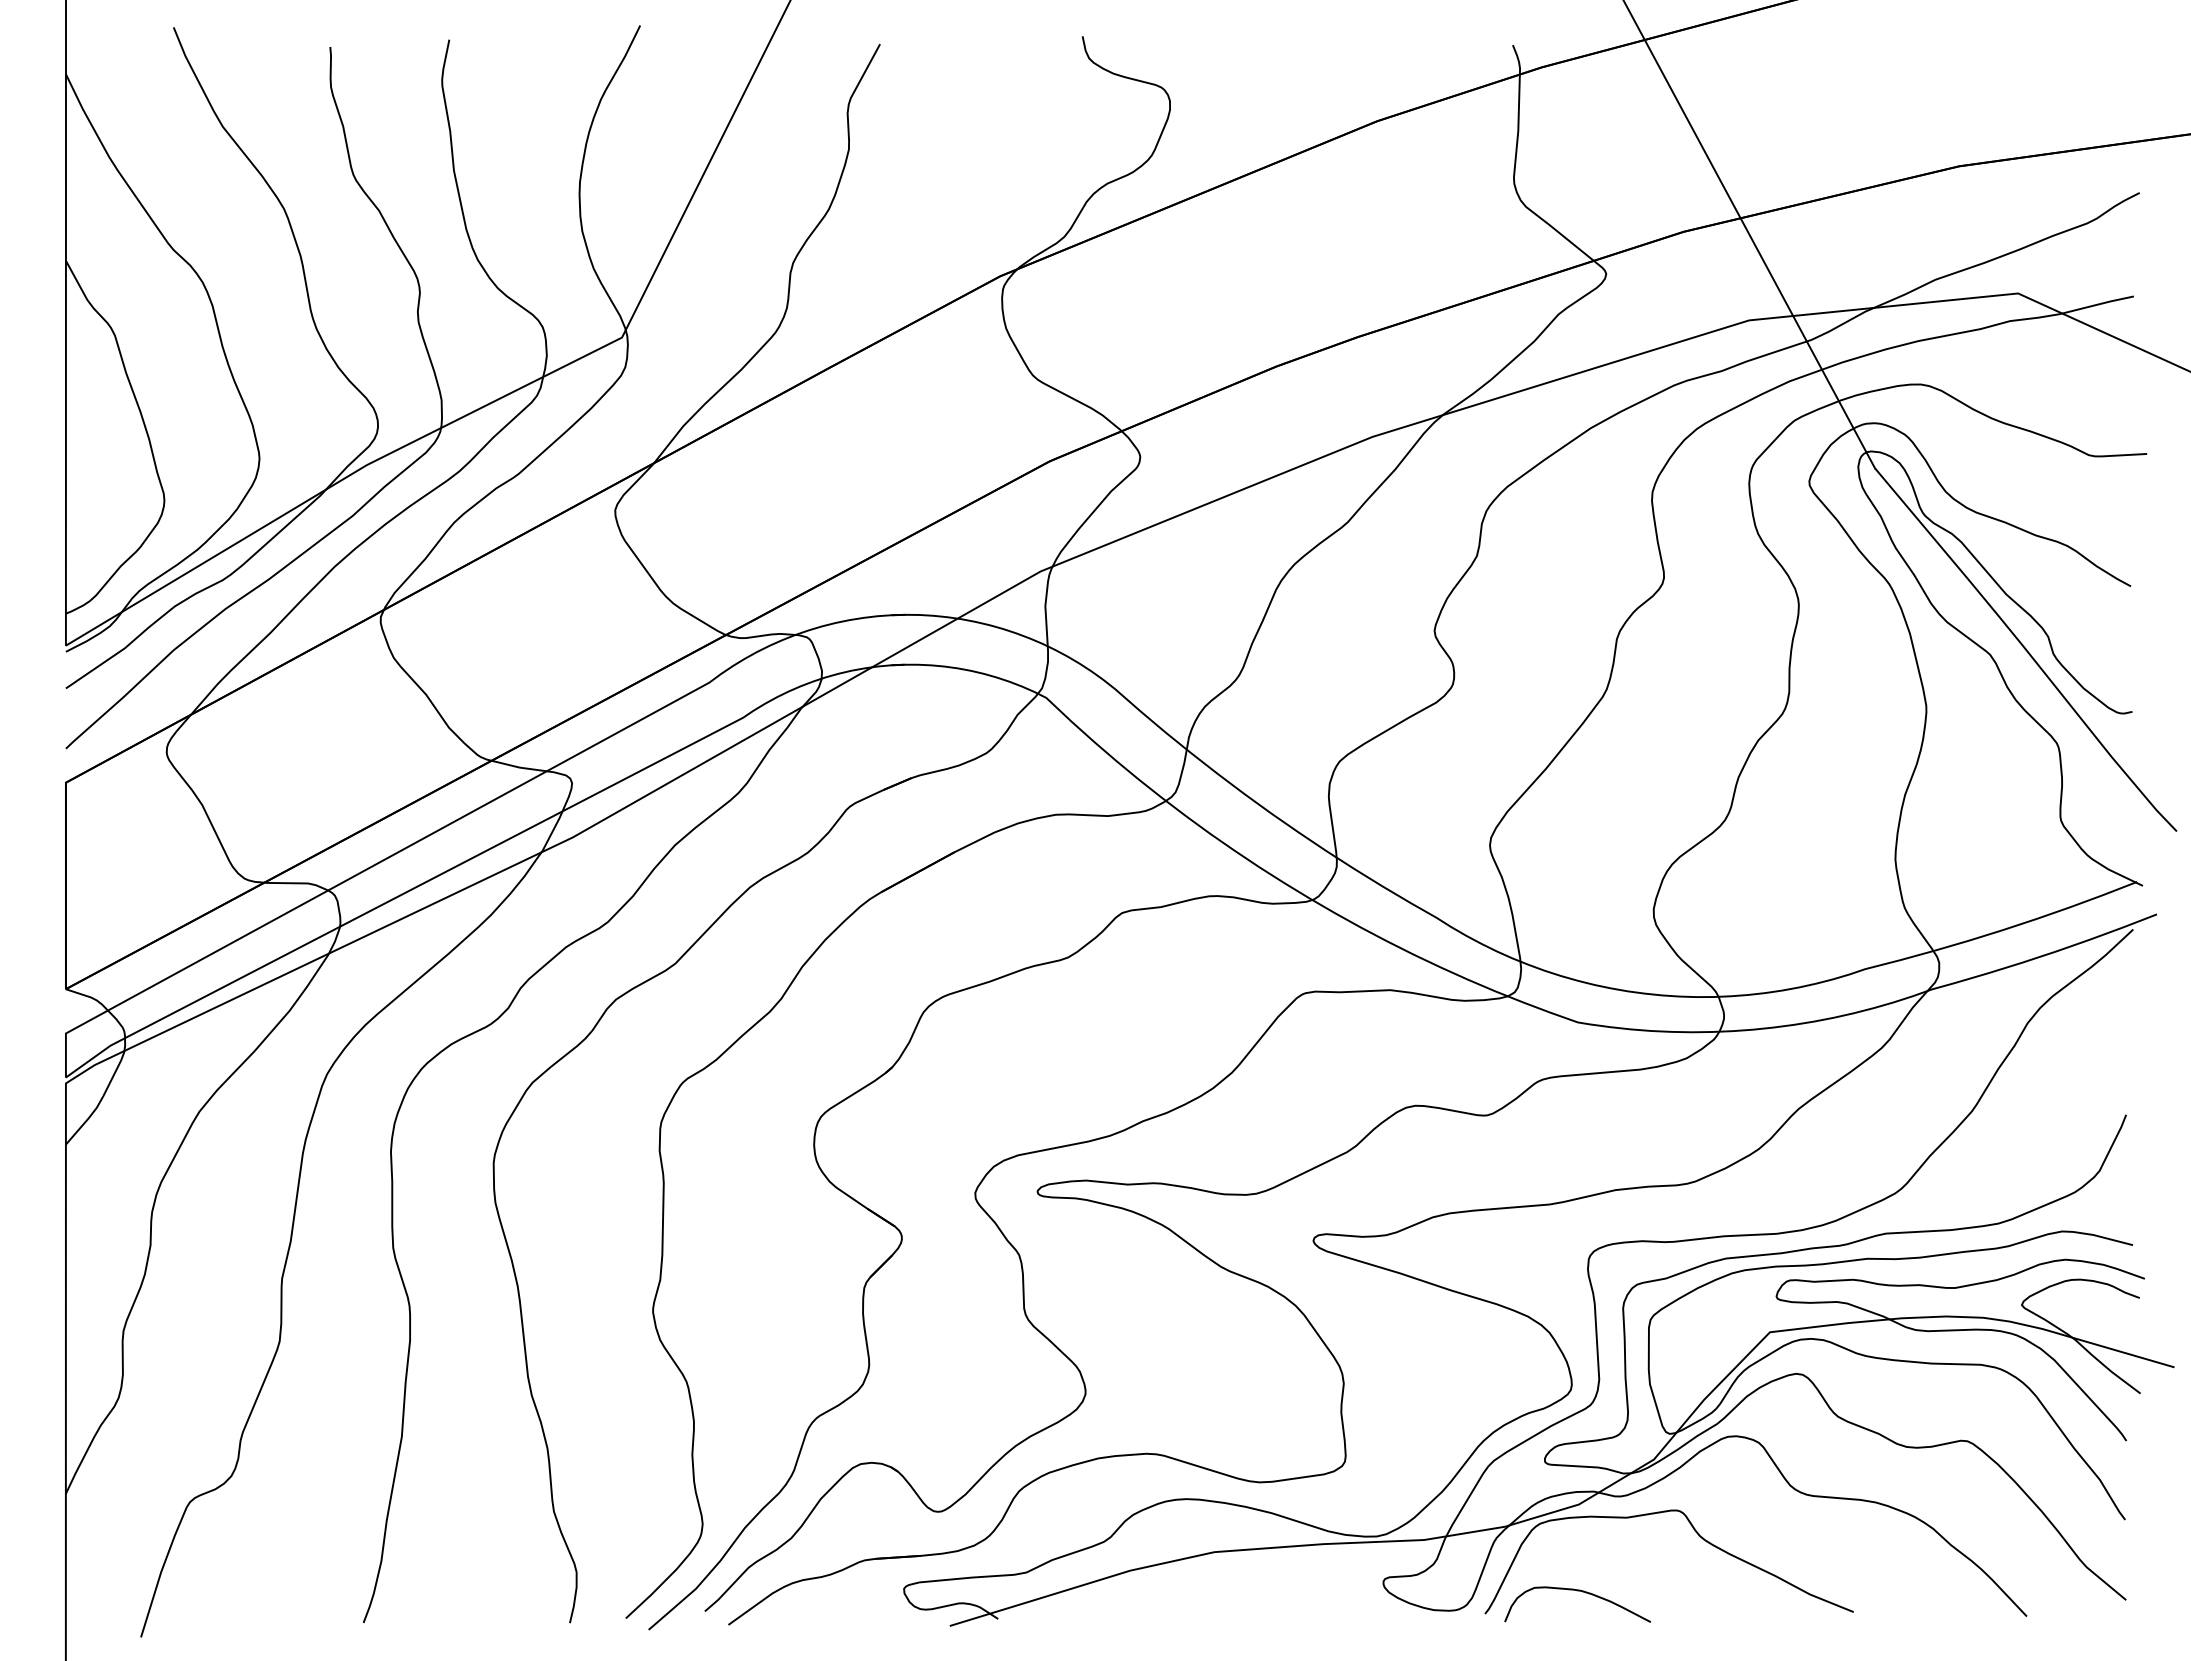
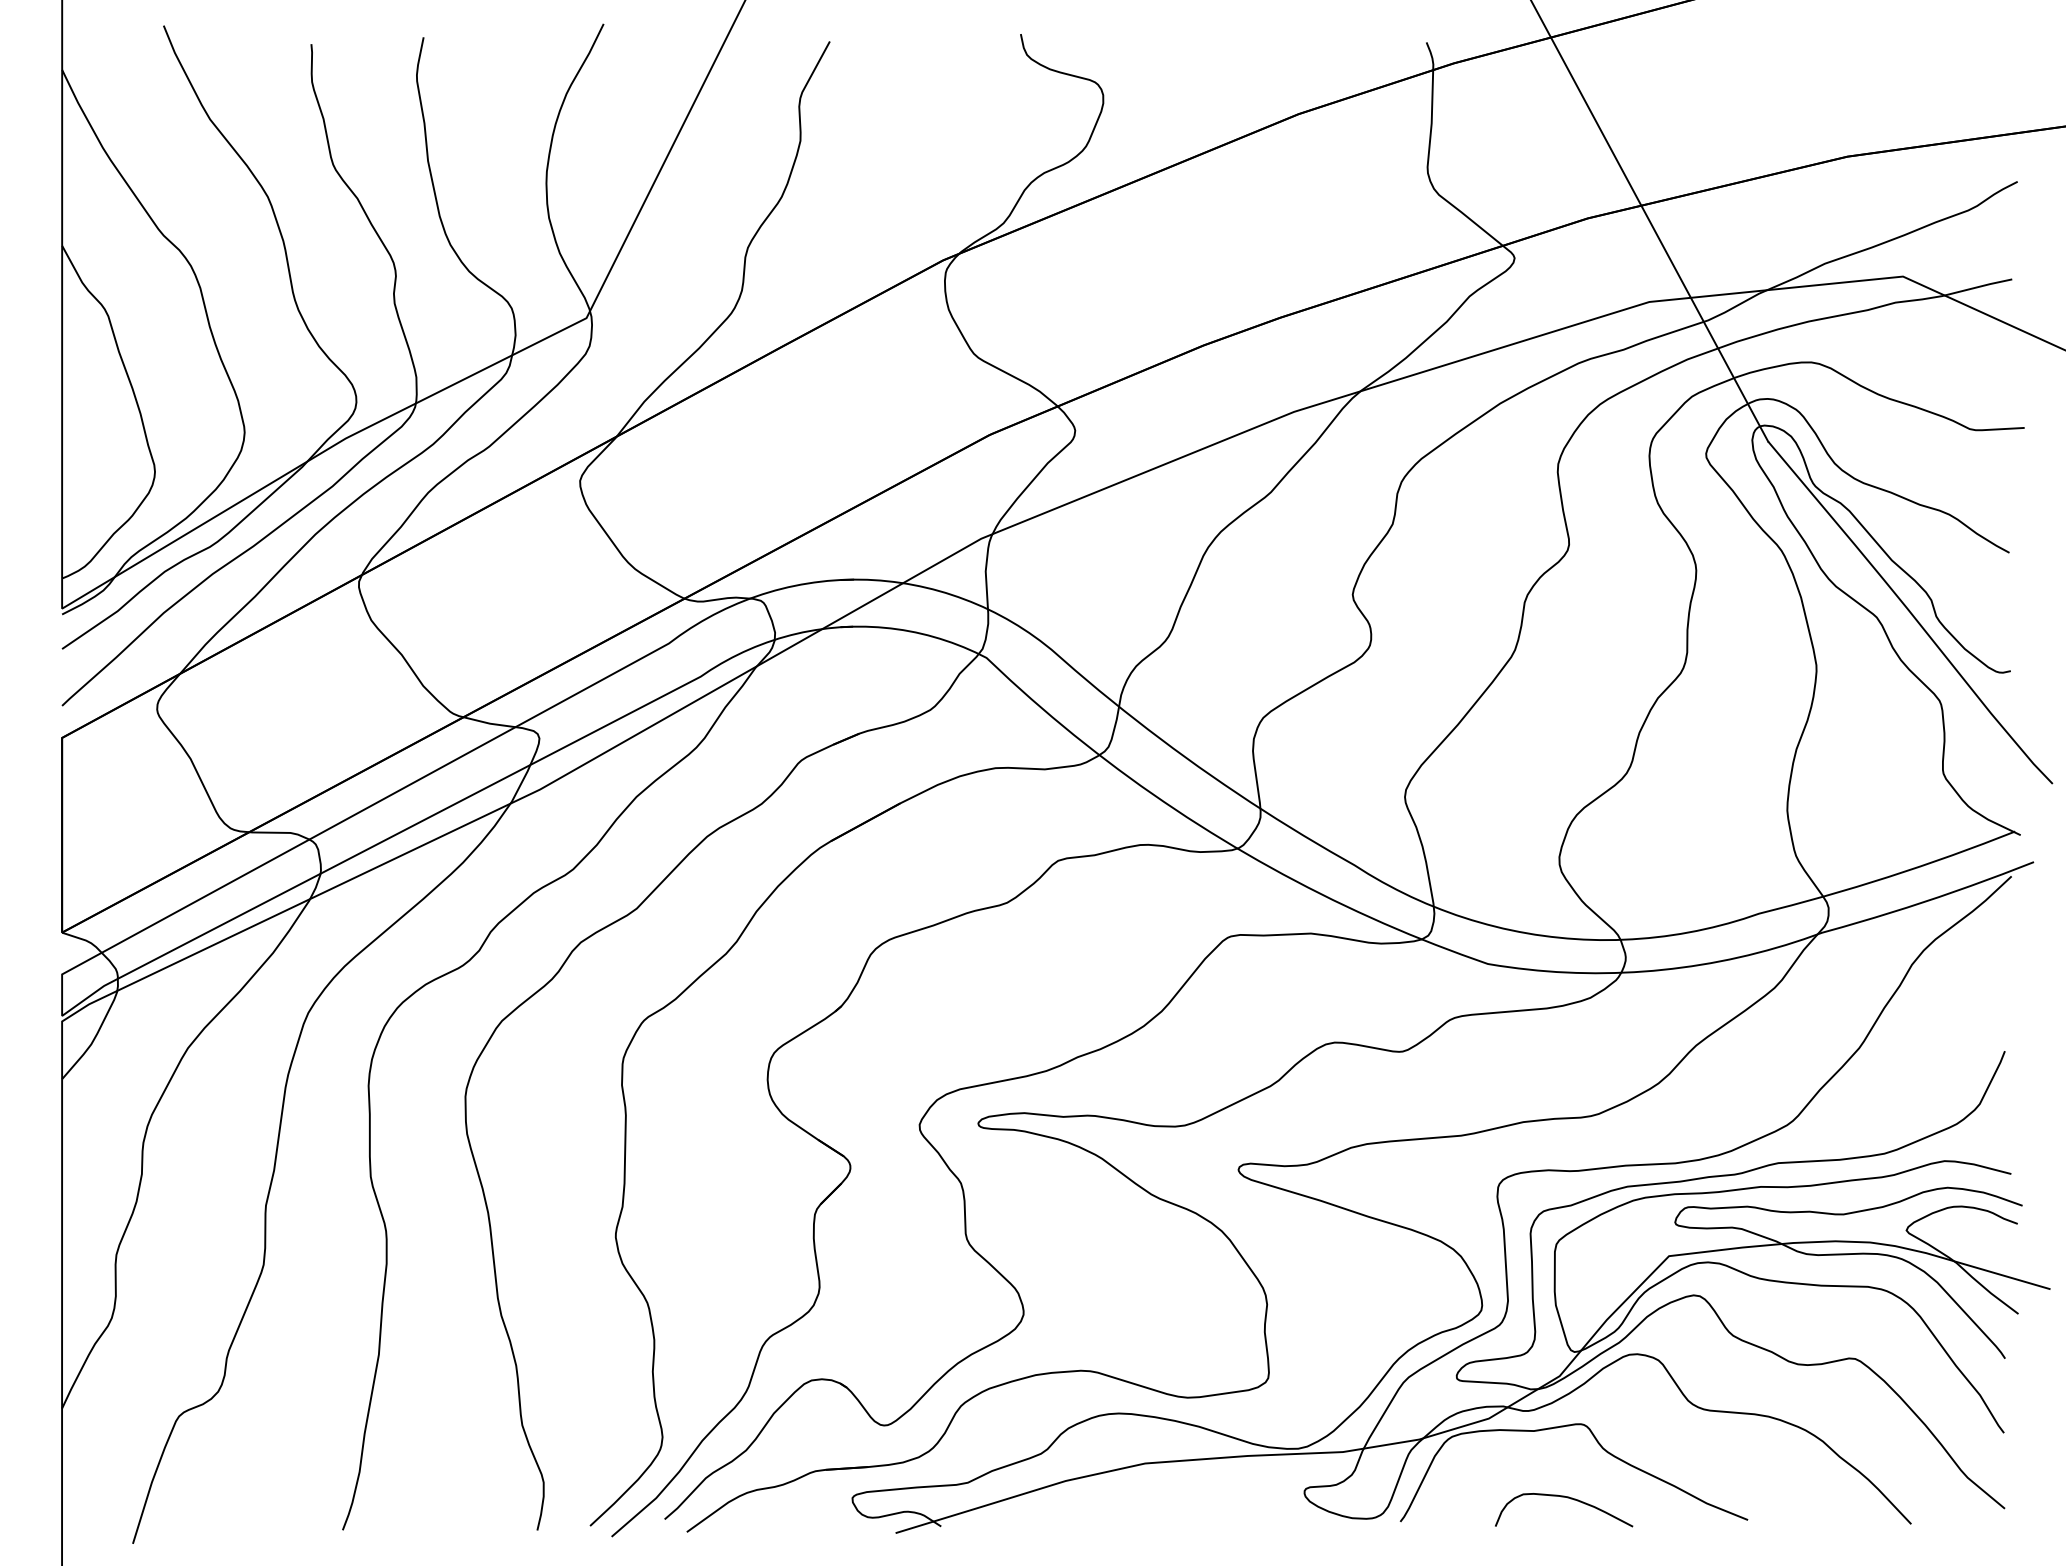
curve: (1577, 1591) -> (1563, 1497), moved

